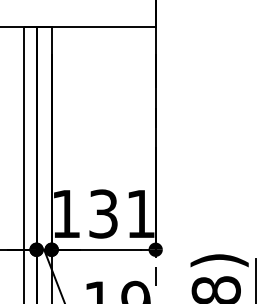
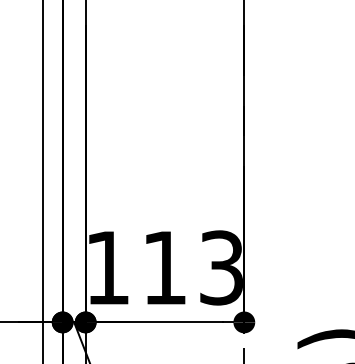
text: (121, 213) -> (192, 267), 131 -> 113

